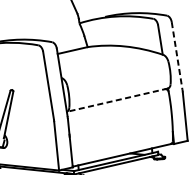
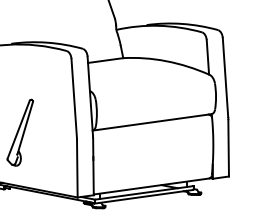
line: (177, 55) -> (225, 77), dashed -> solid
line: (116, 100) -> (151, 122), dashed -> solid

